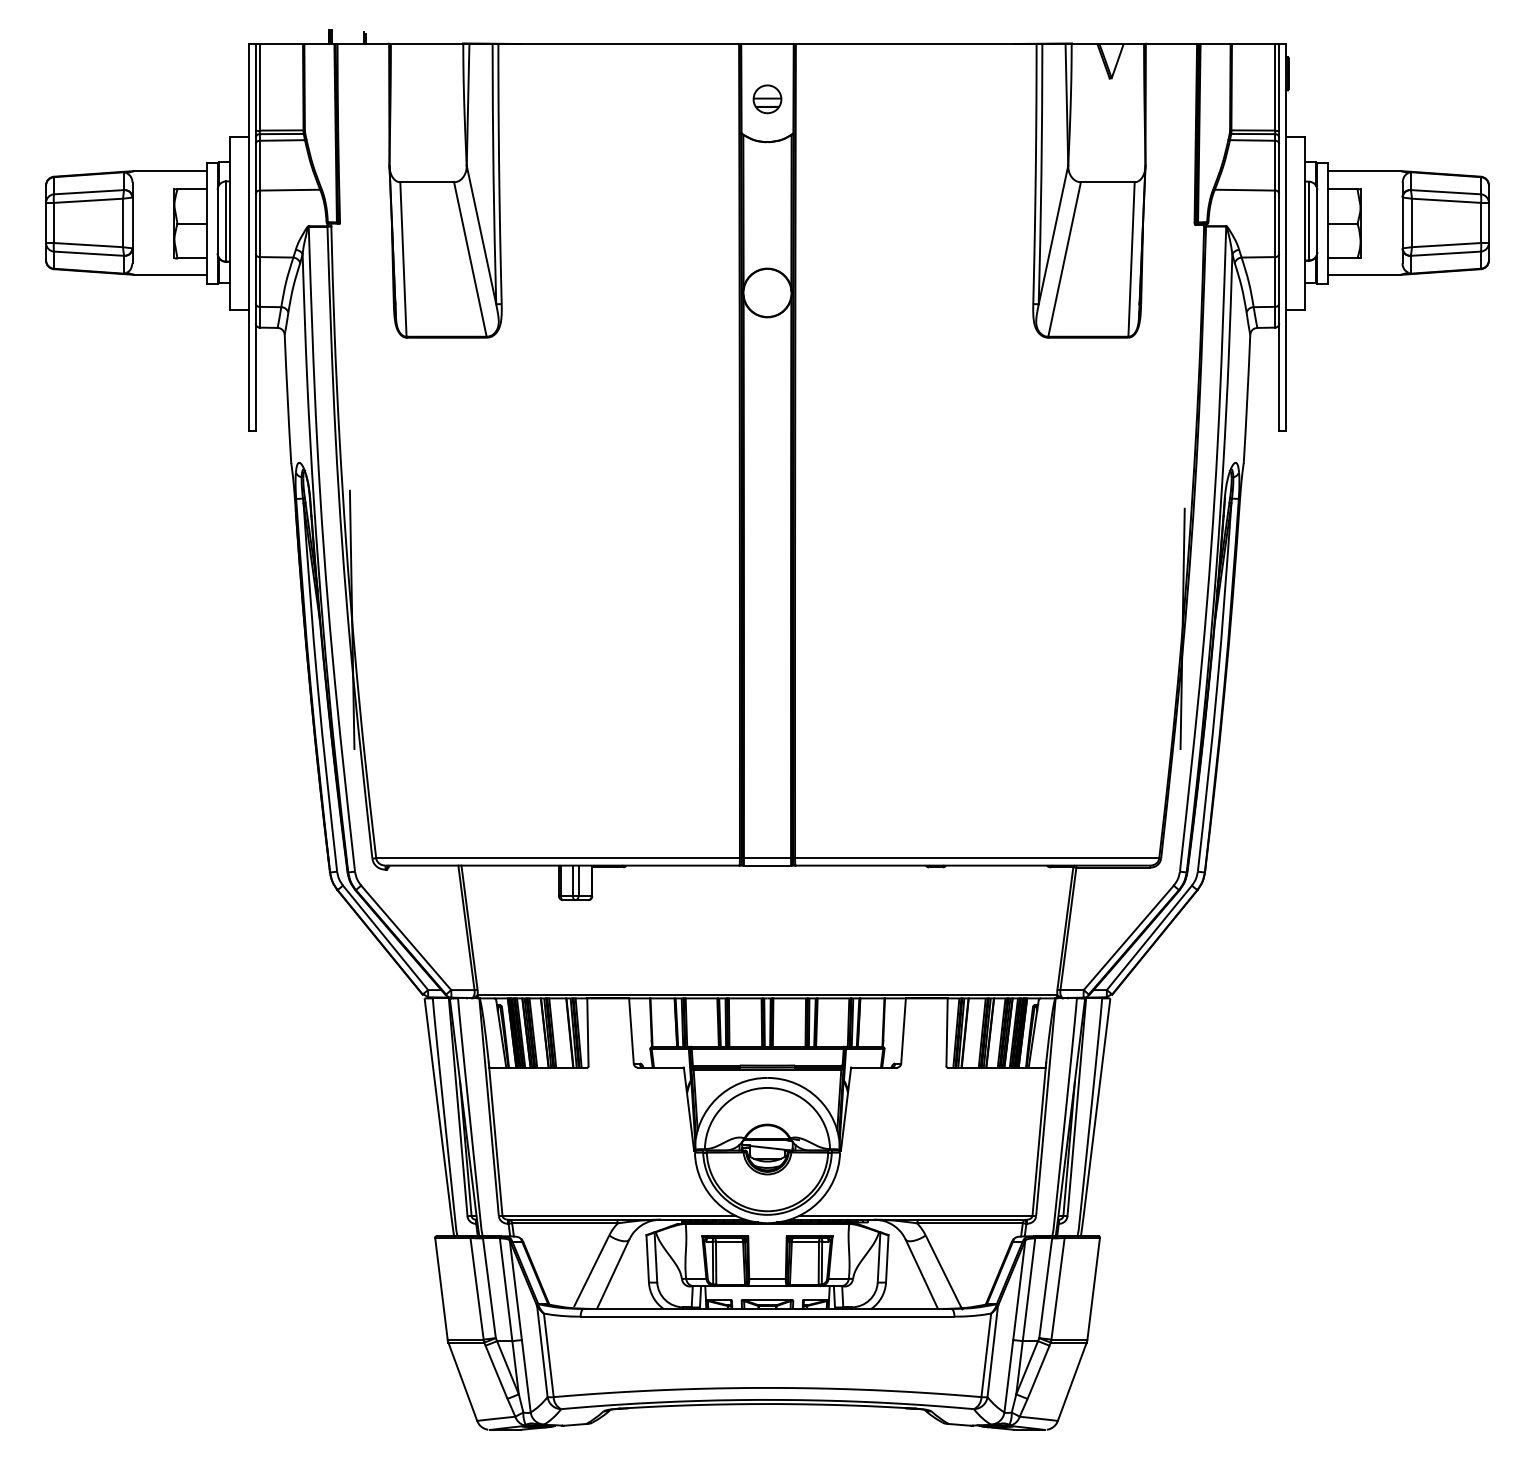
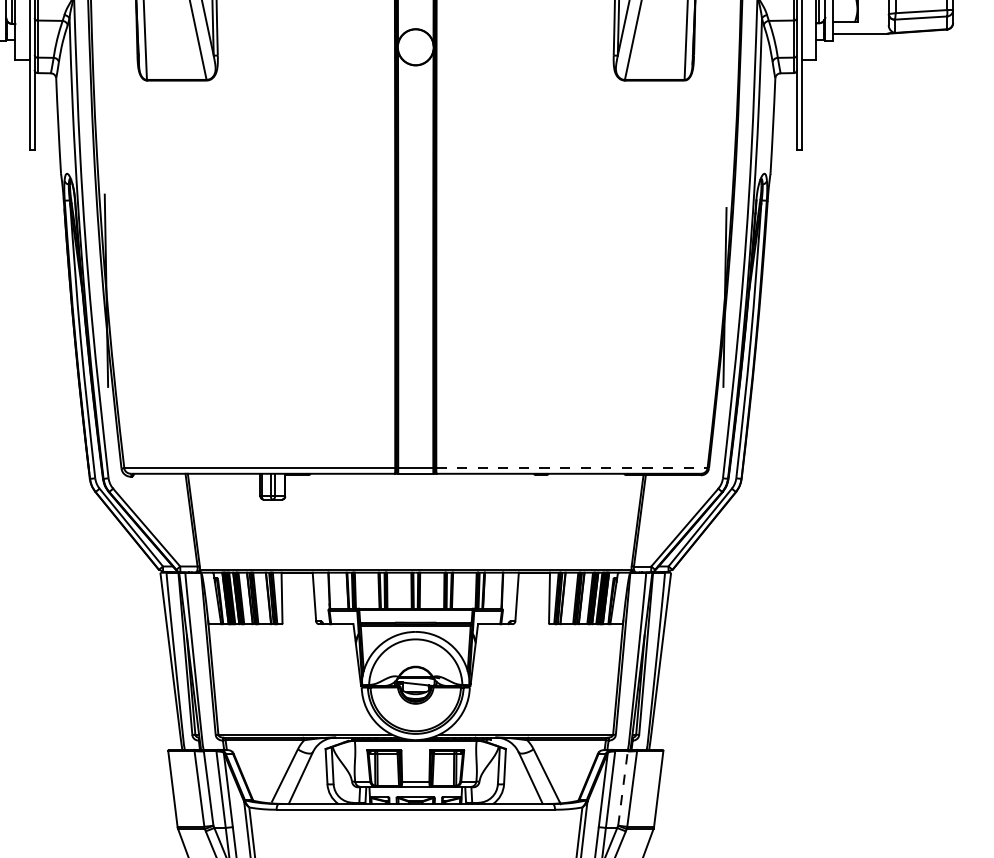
line: (977, 858) -> (572, 468), solid -> dashed
line: (1045, 1287) -> (622, 788), solid -> dashed

